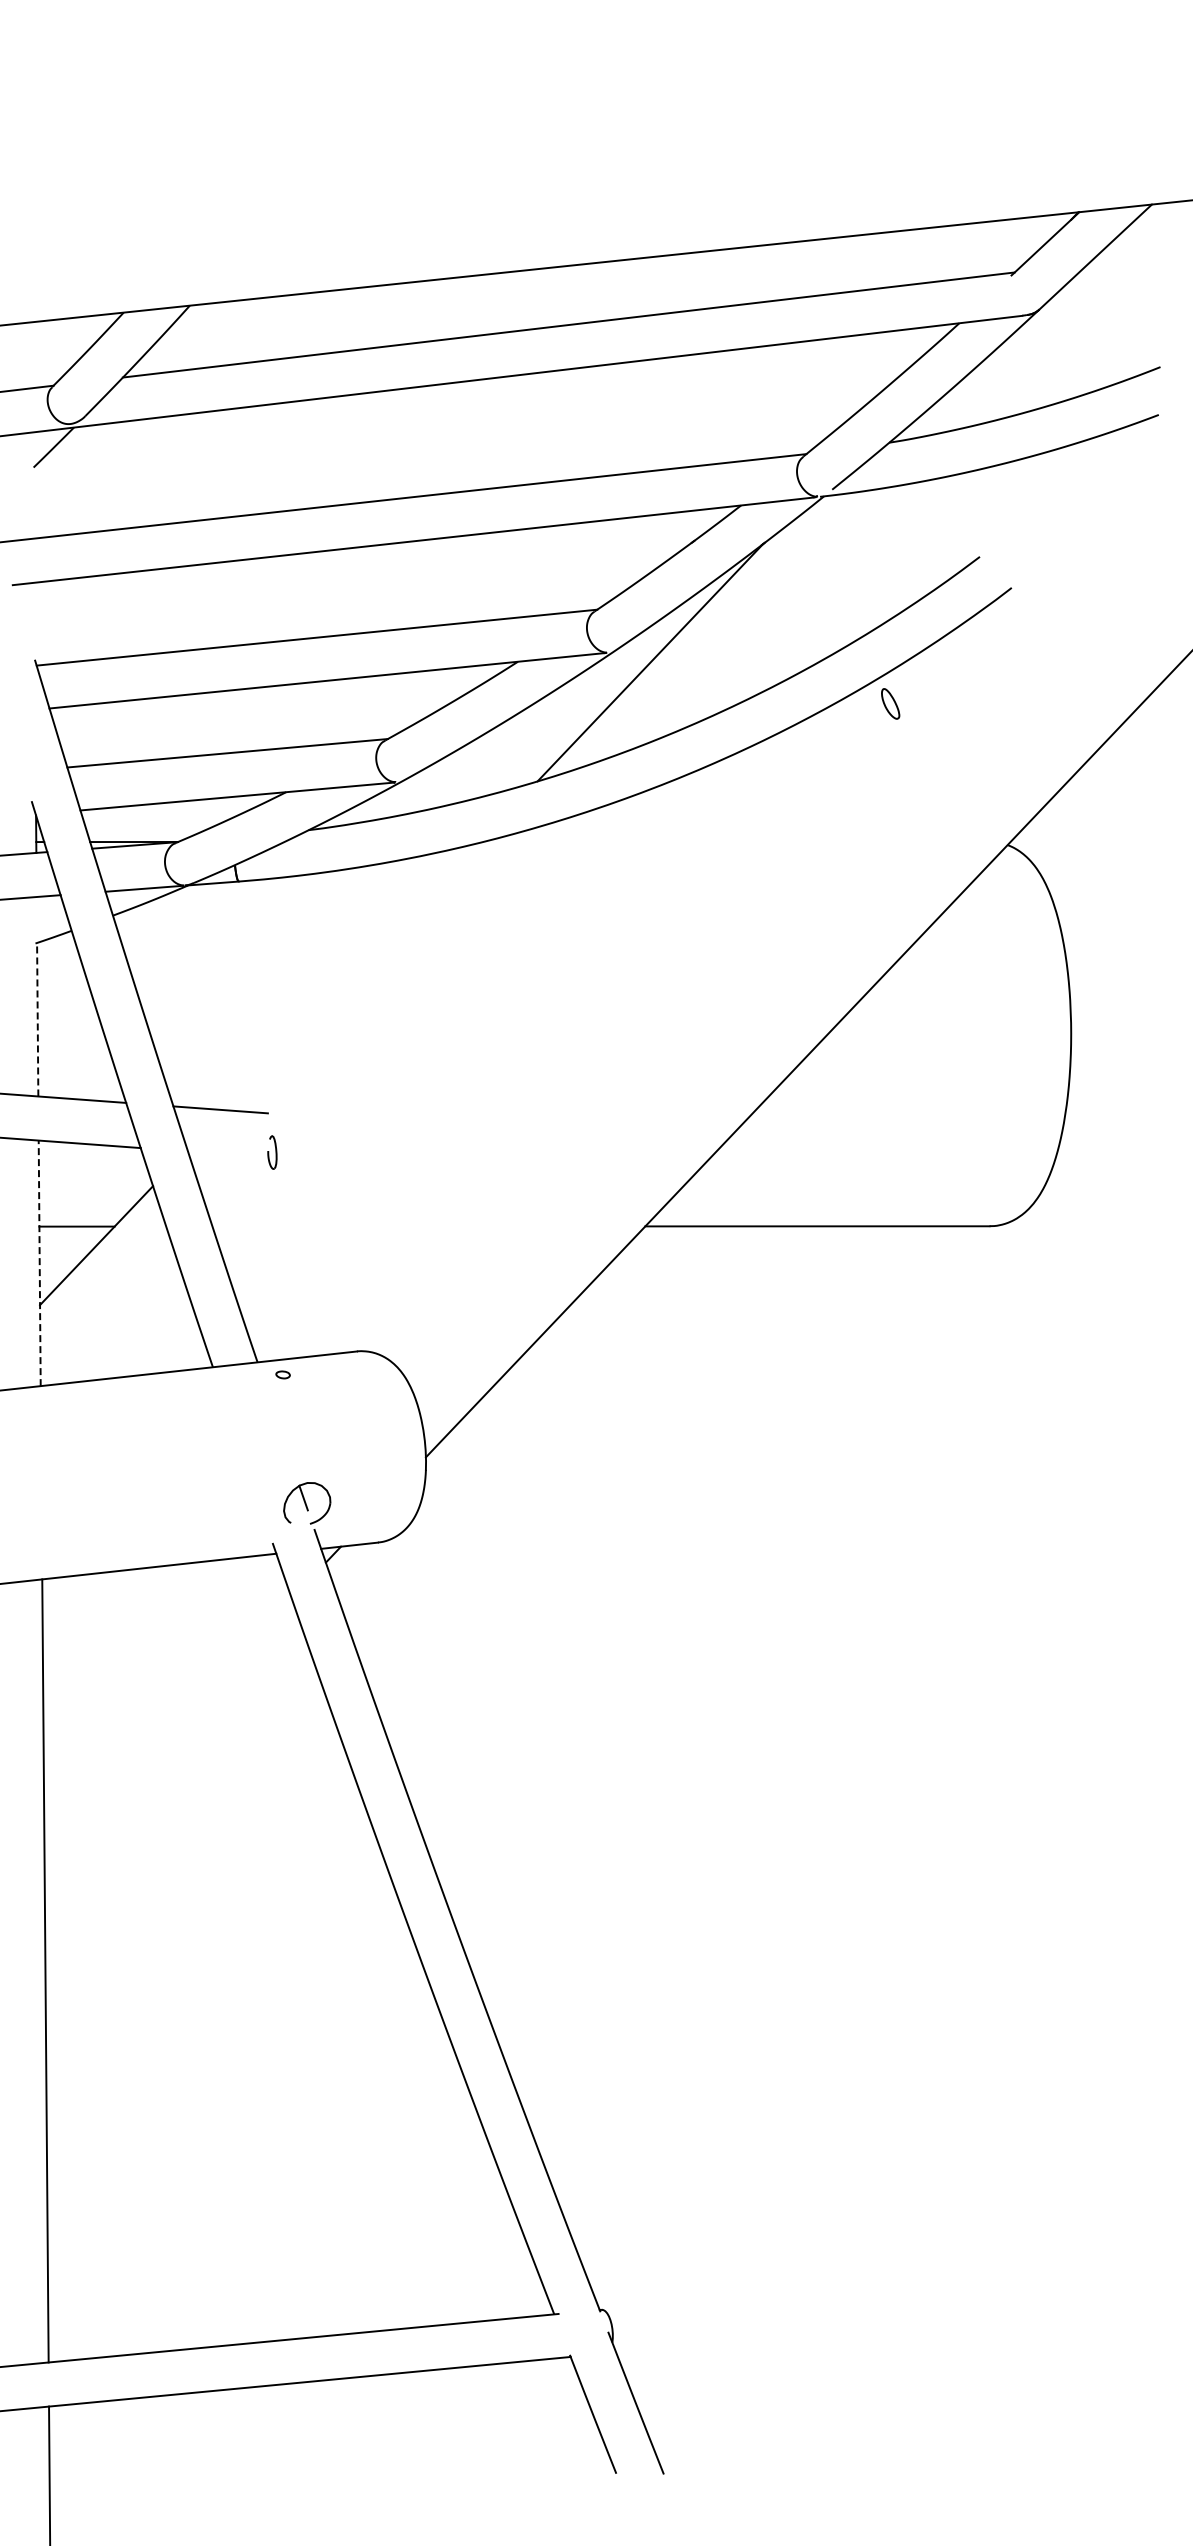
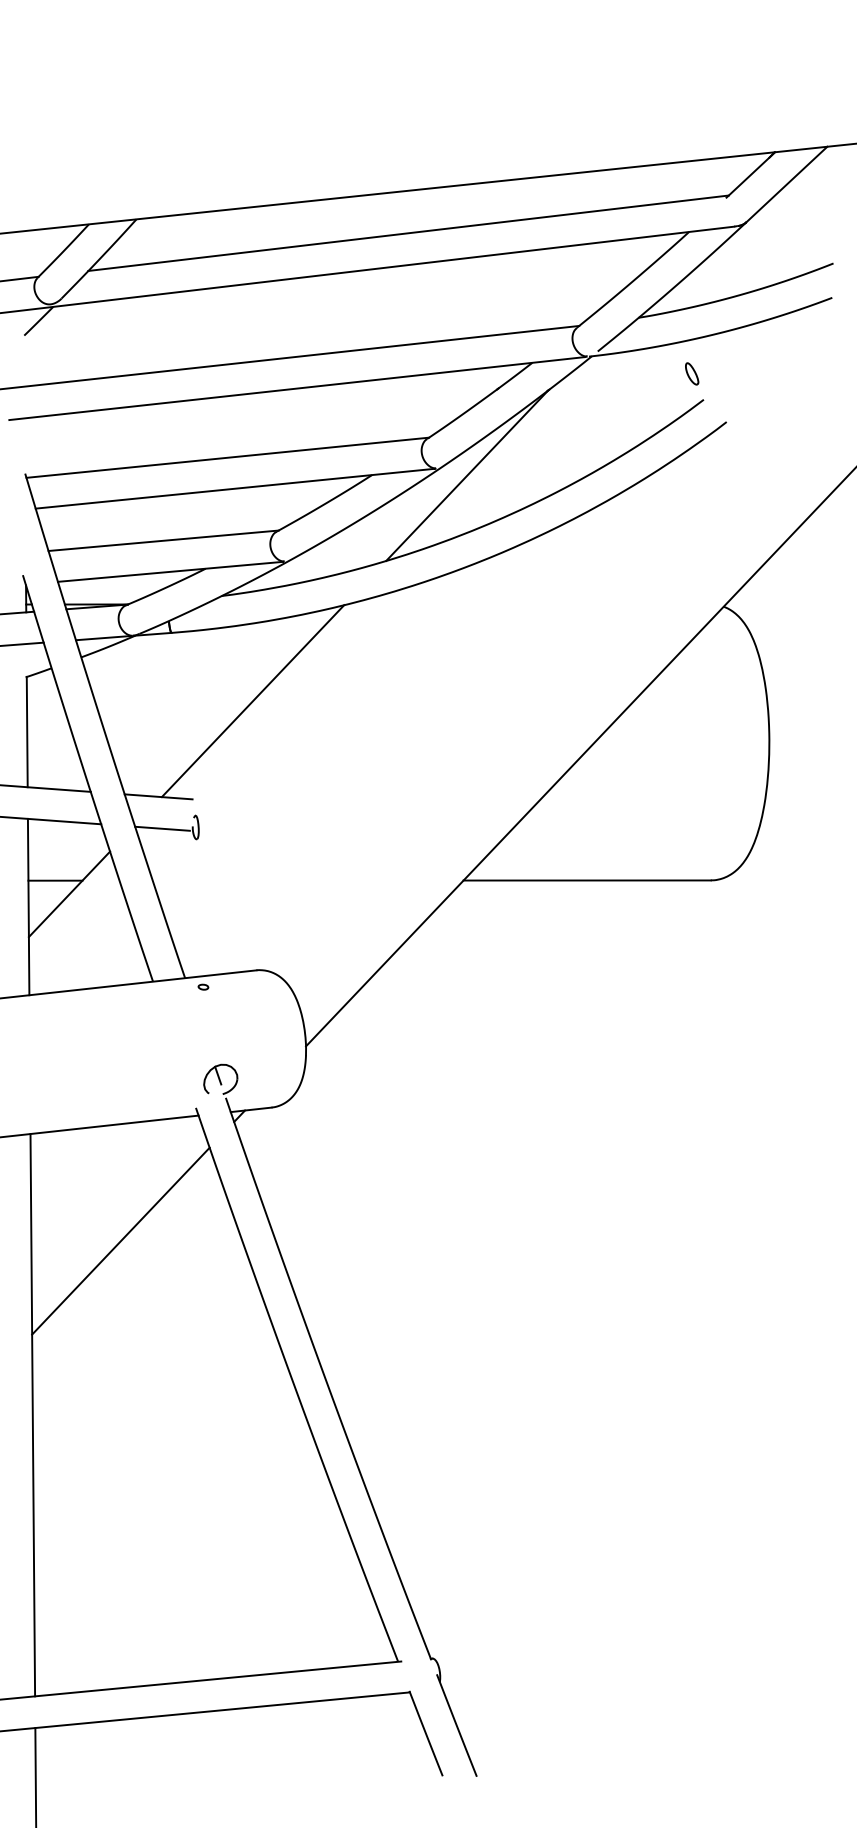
part: (890, 703) -> (692, 373), moved
line: (352, 976) -> (253, 701), added
line: (37, 1019) -> (27, 731), dashed -> solid
line: (226, 1154) -> (162, 828), added
line: (39, 1263) -> (28, 907), dashed -> solid
line: (167, 1728) -> (120, 1241), added

